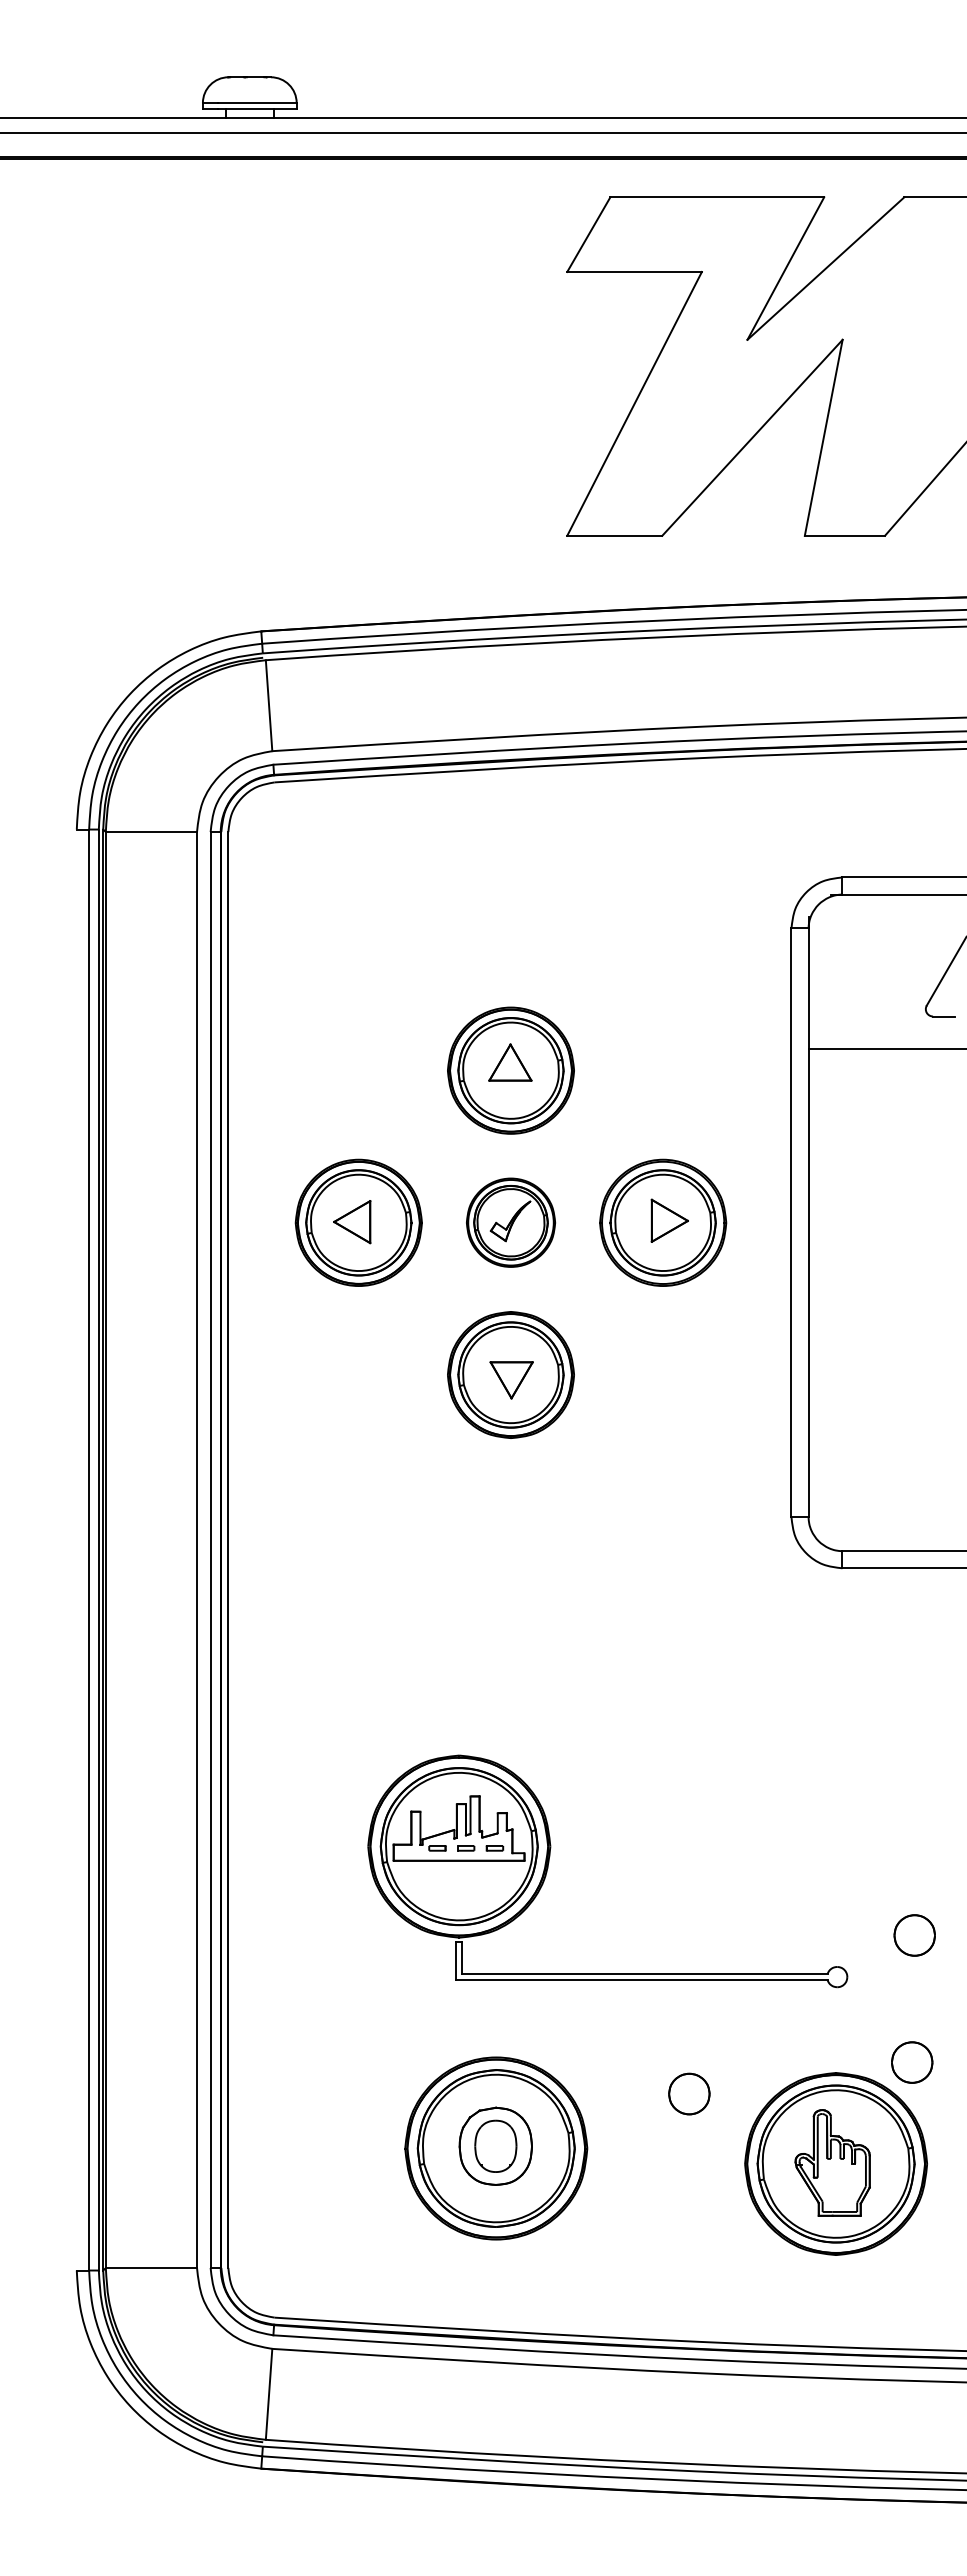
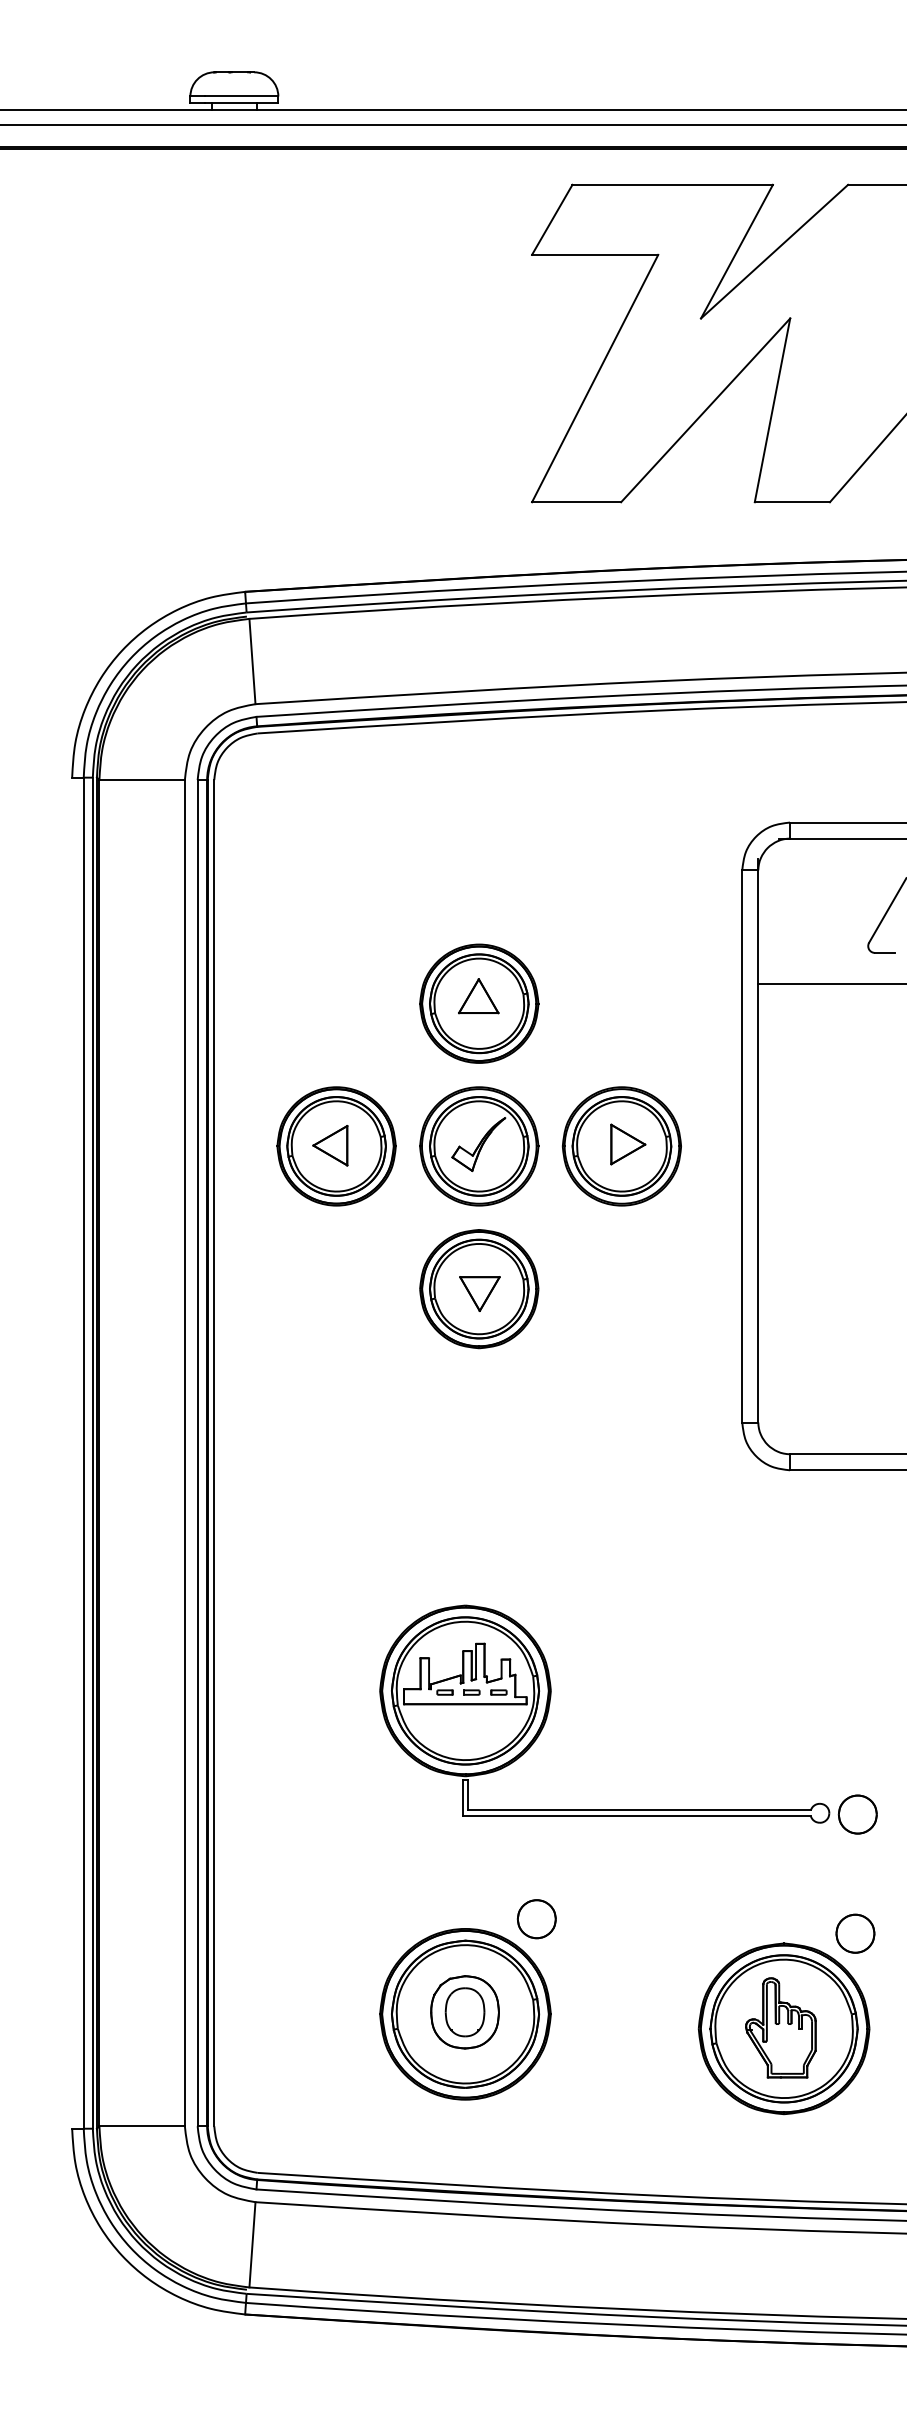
part: (510, 1222) -> (478, 1146), size x1.43
part: (549, 1863) -> (550, 1706), moved
part: (689, 2093) -> (536, 1918), moved

